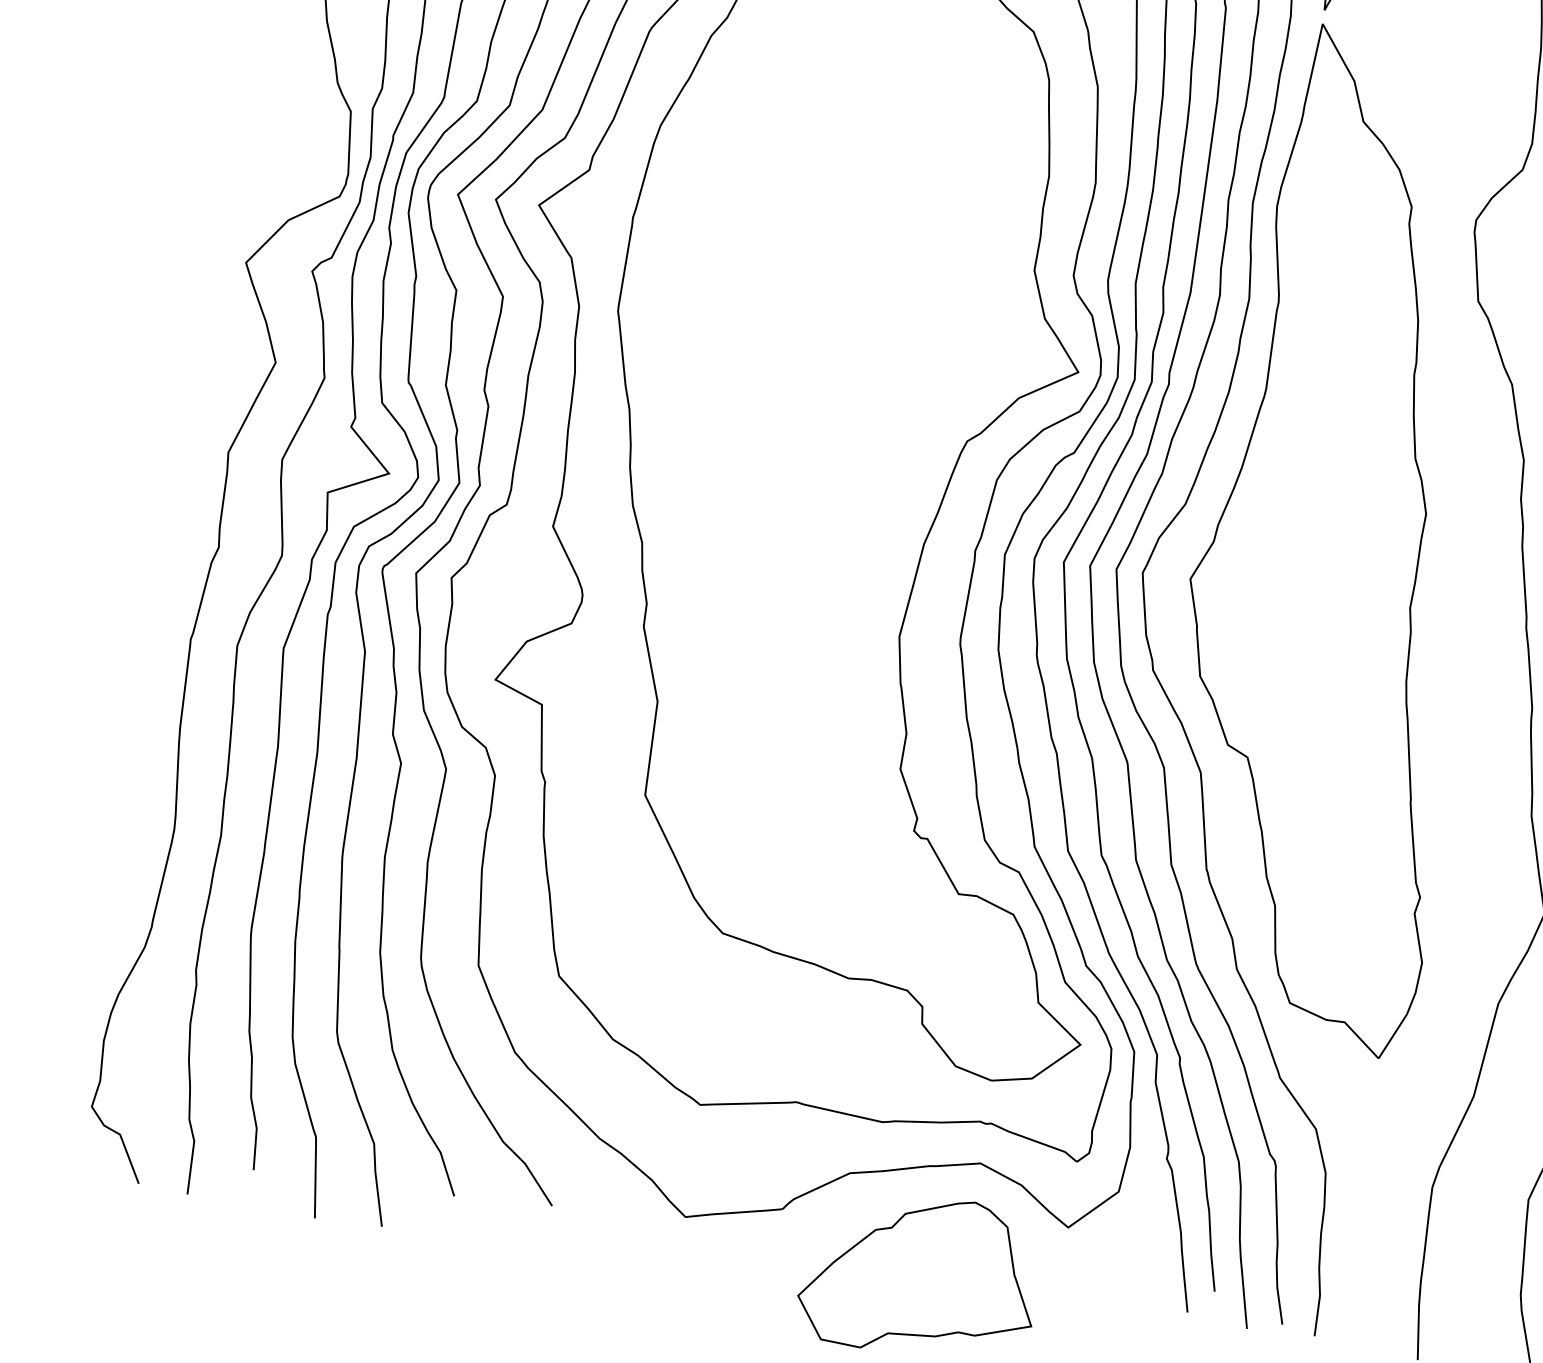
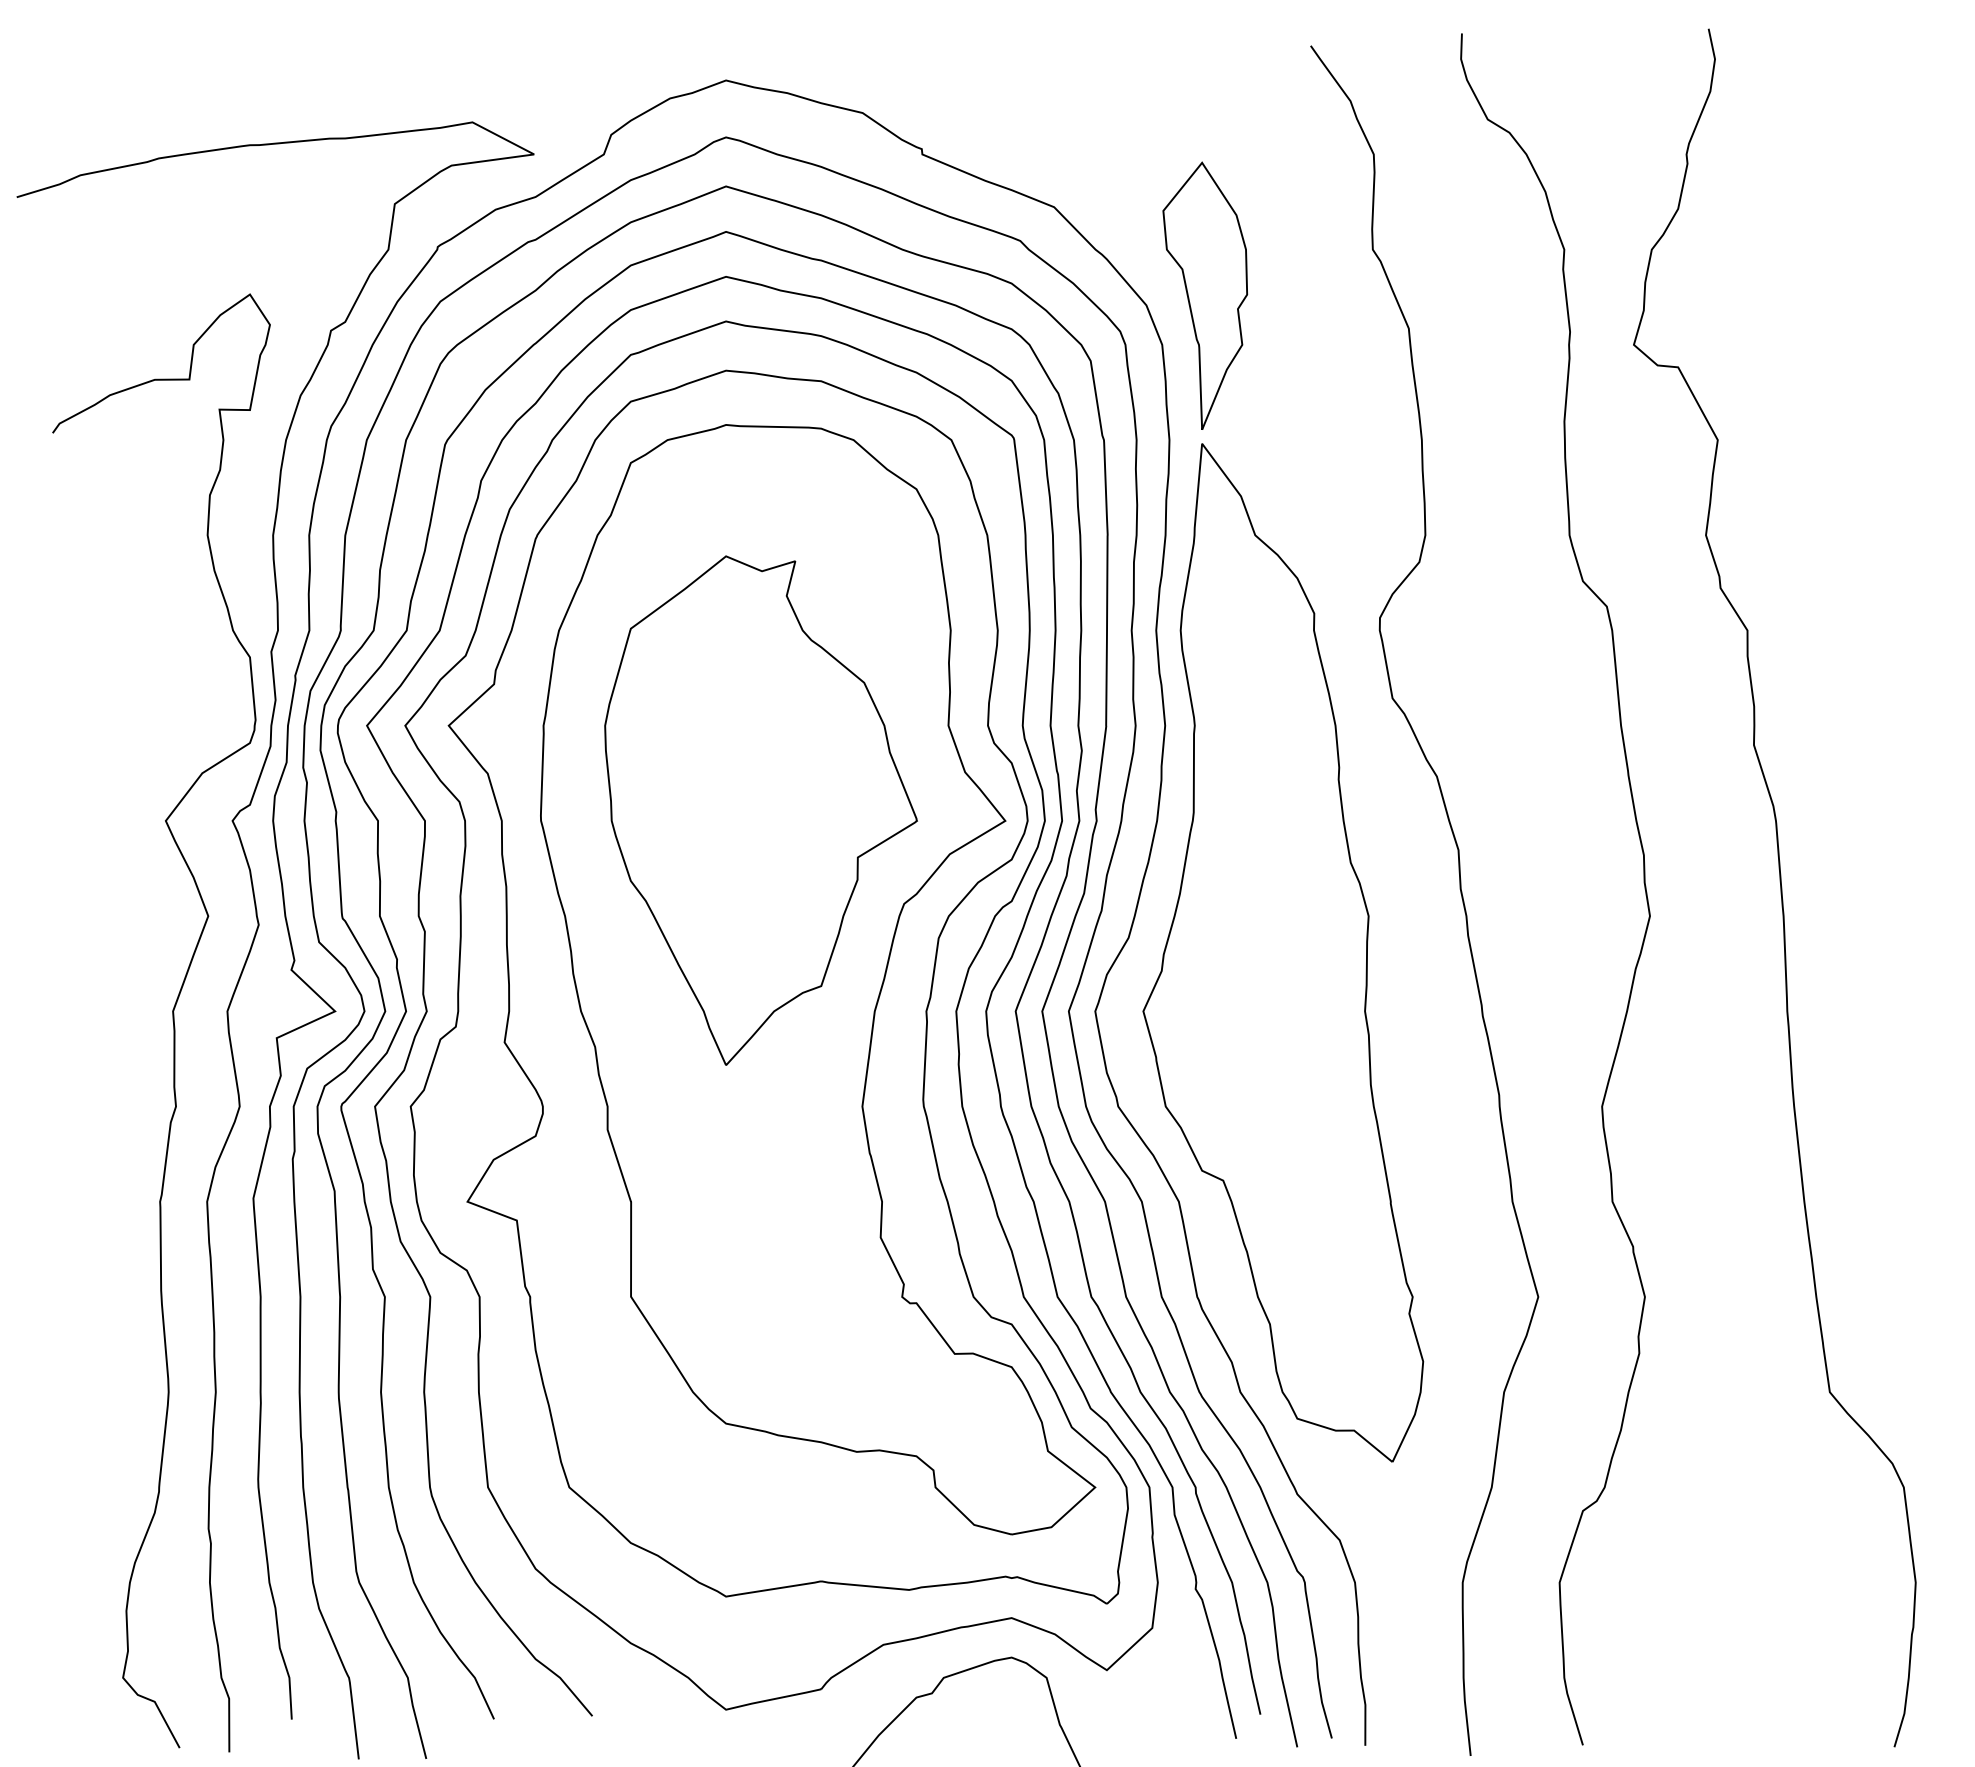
part: (837, 330) -> (760, 810), added

